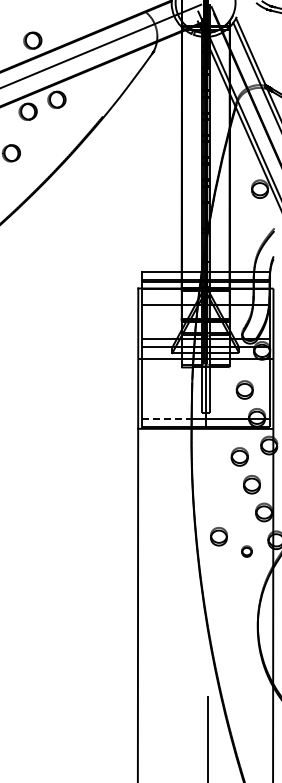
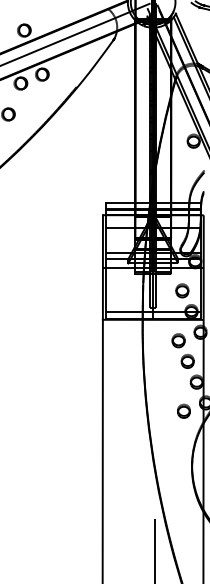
line: (166, 418) -> (124, 312), dashed -> solid
part: (218, 536) -> (162, 400), removed
part: (246, 551) -> (183, 411), size x1.67

